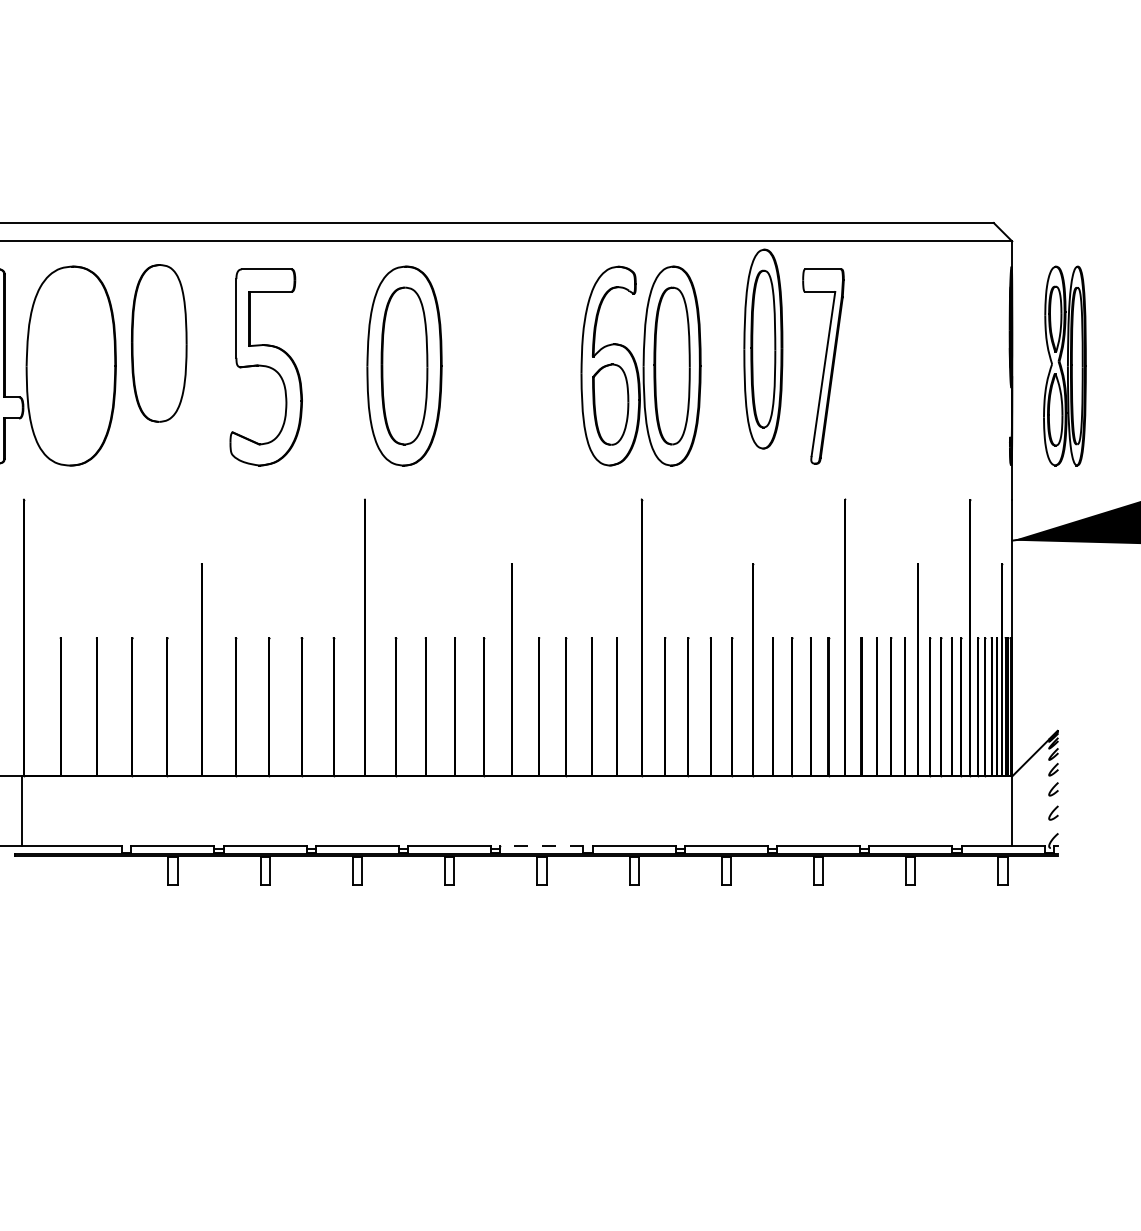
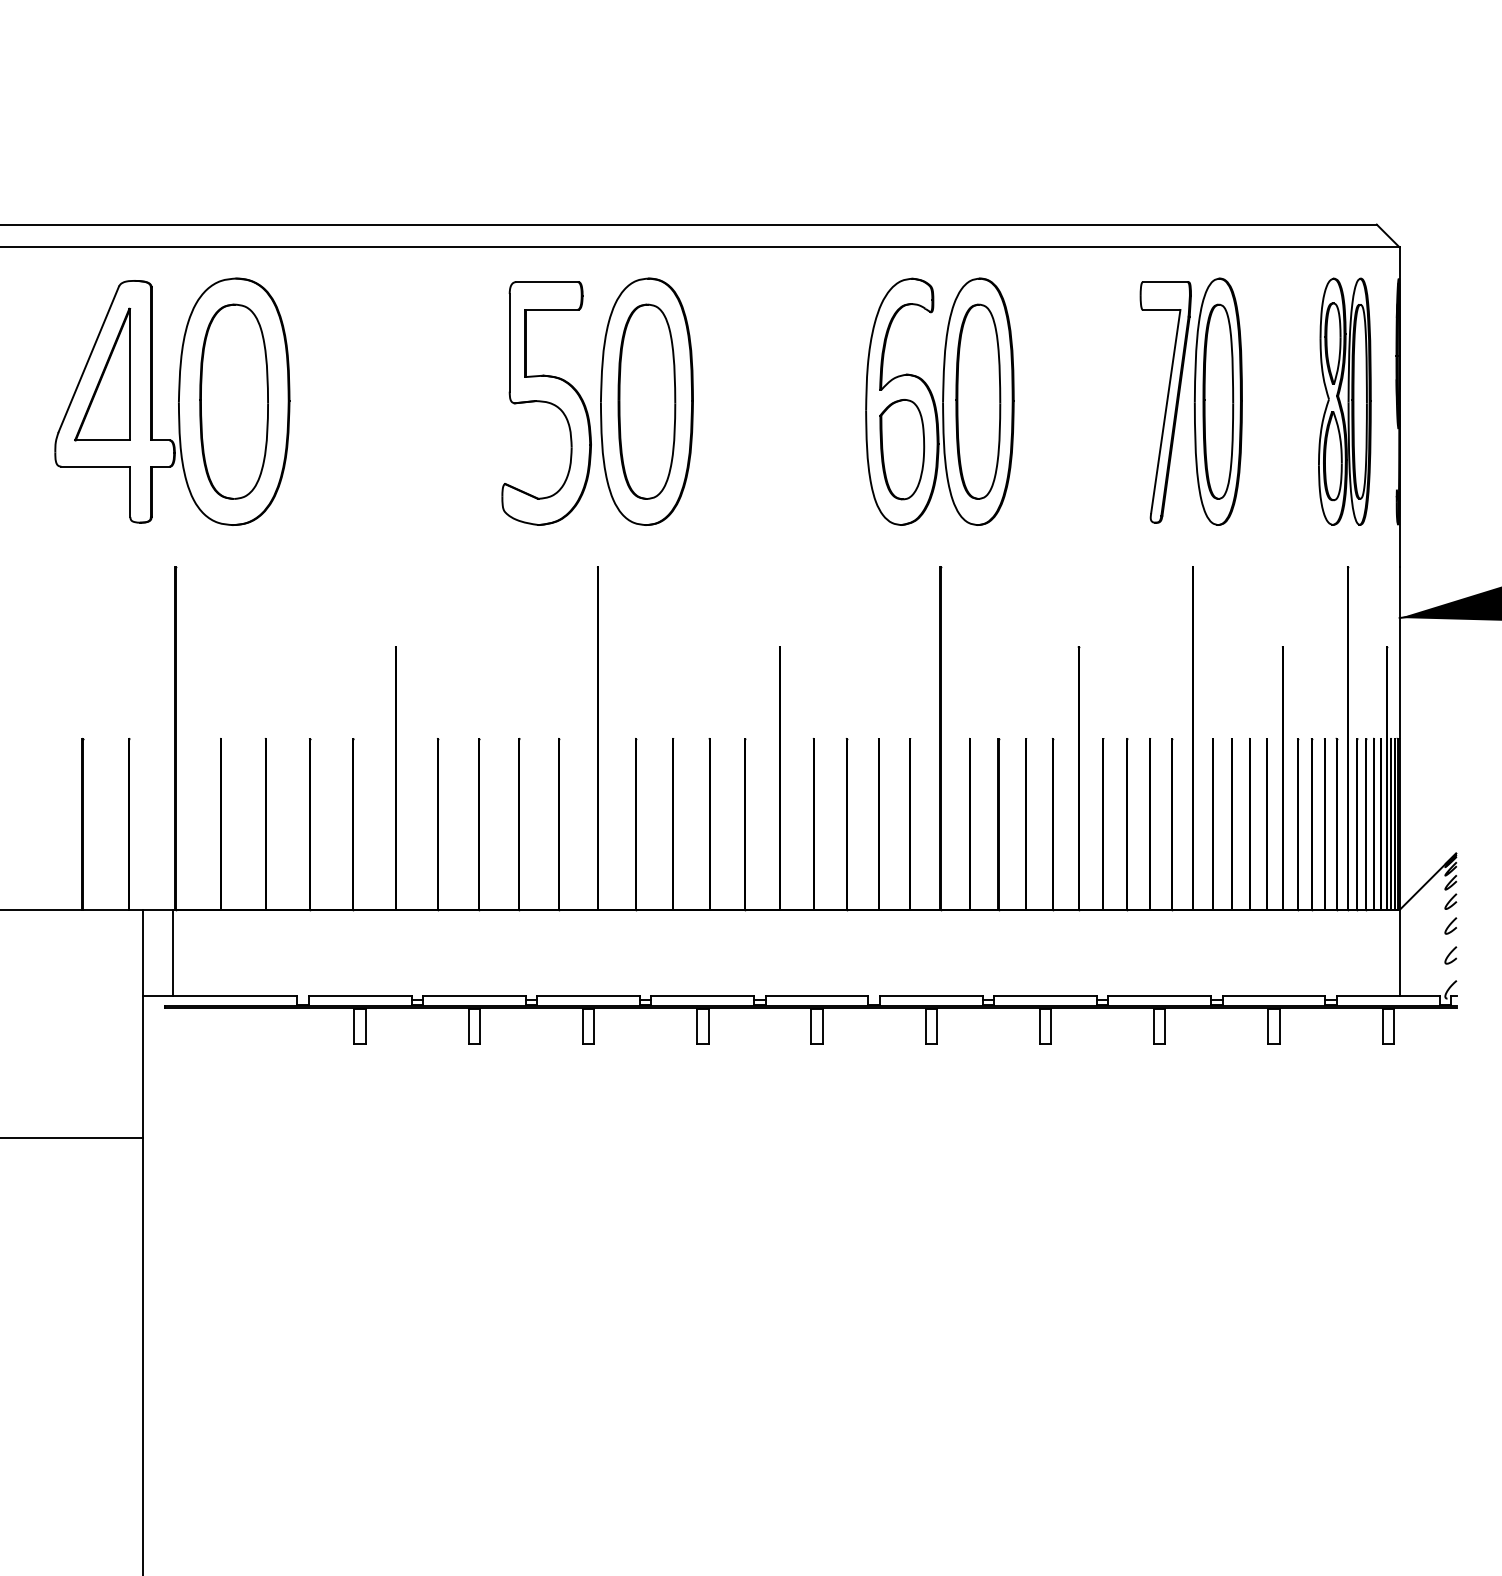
part: (158, 343) -> (233, 401), moved
part: (762, 348) -> (1217, 401), moved
part: (1064, 365) -> (1344, 401), moved
part: (266, 367) -> (546, 403), moved
line: (541, 845) -> (816, 995), dashed -> solid

